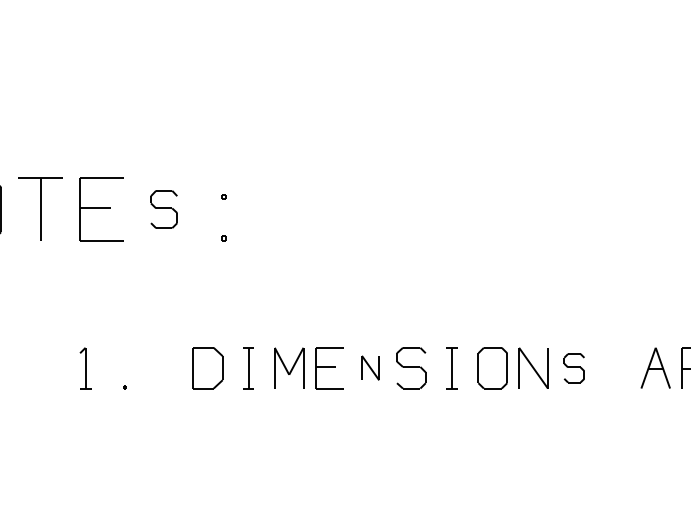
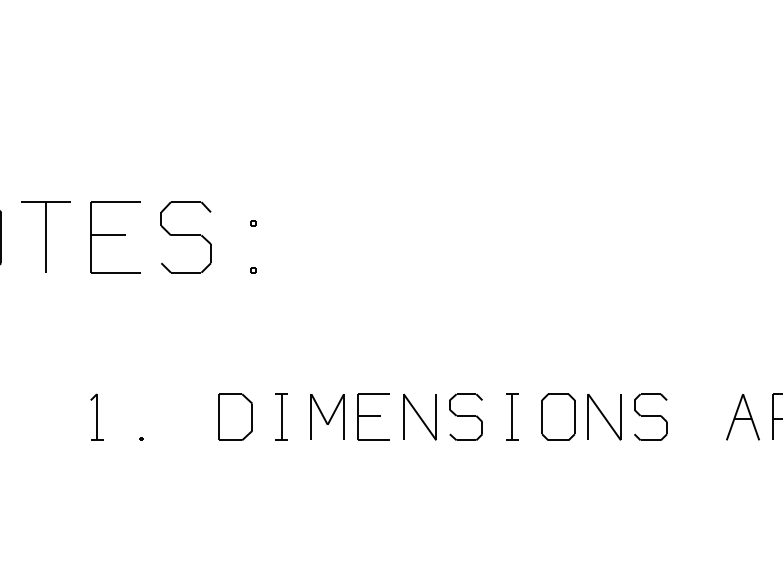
part: (163, 209) -> (185, 237), size x1.67
part: (370, 367) -> (419, 416), size x1.67
part: (574, 368) -> (650, 417), size x1.43

